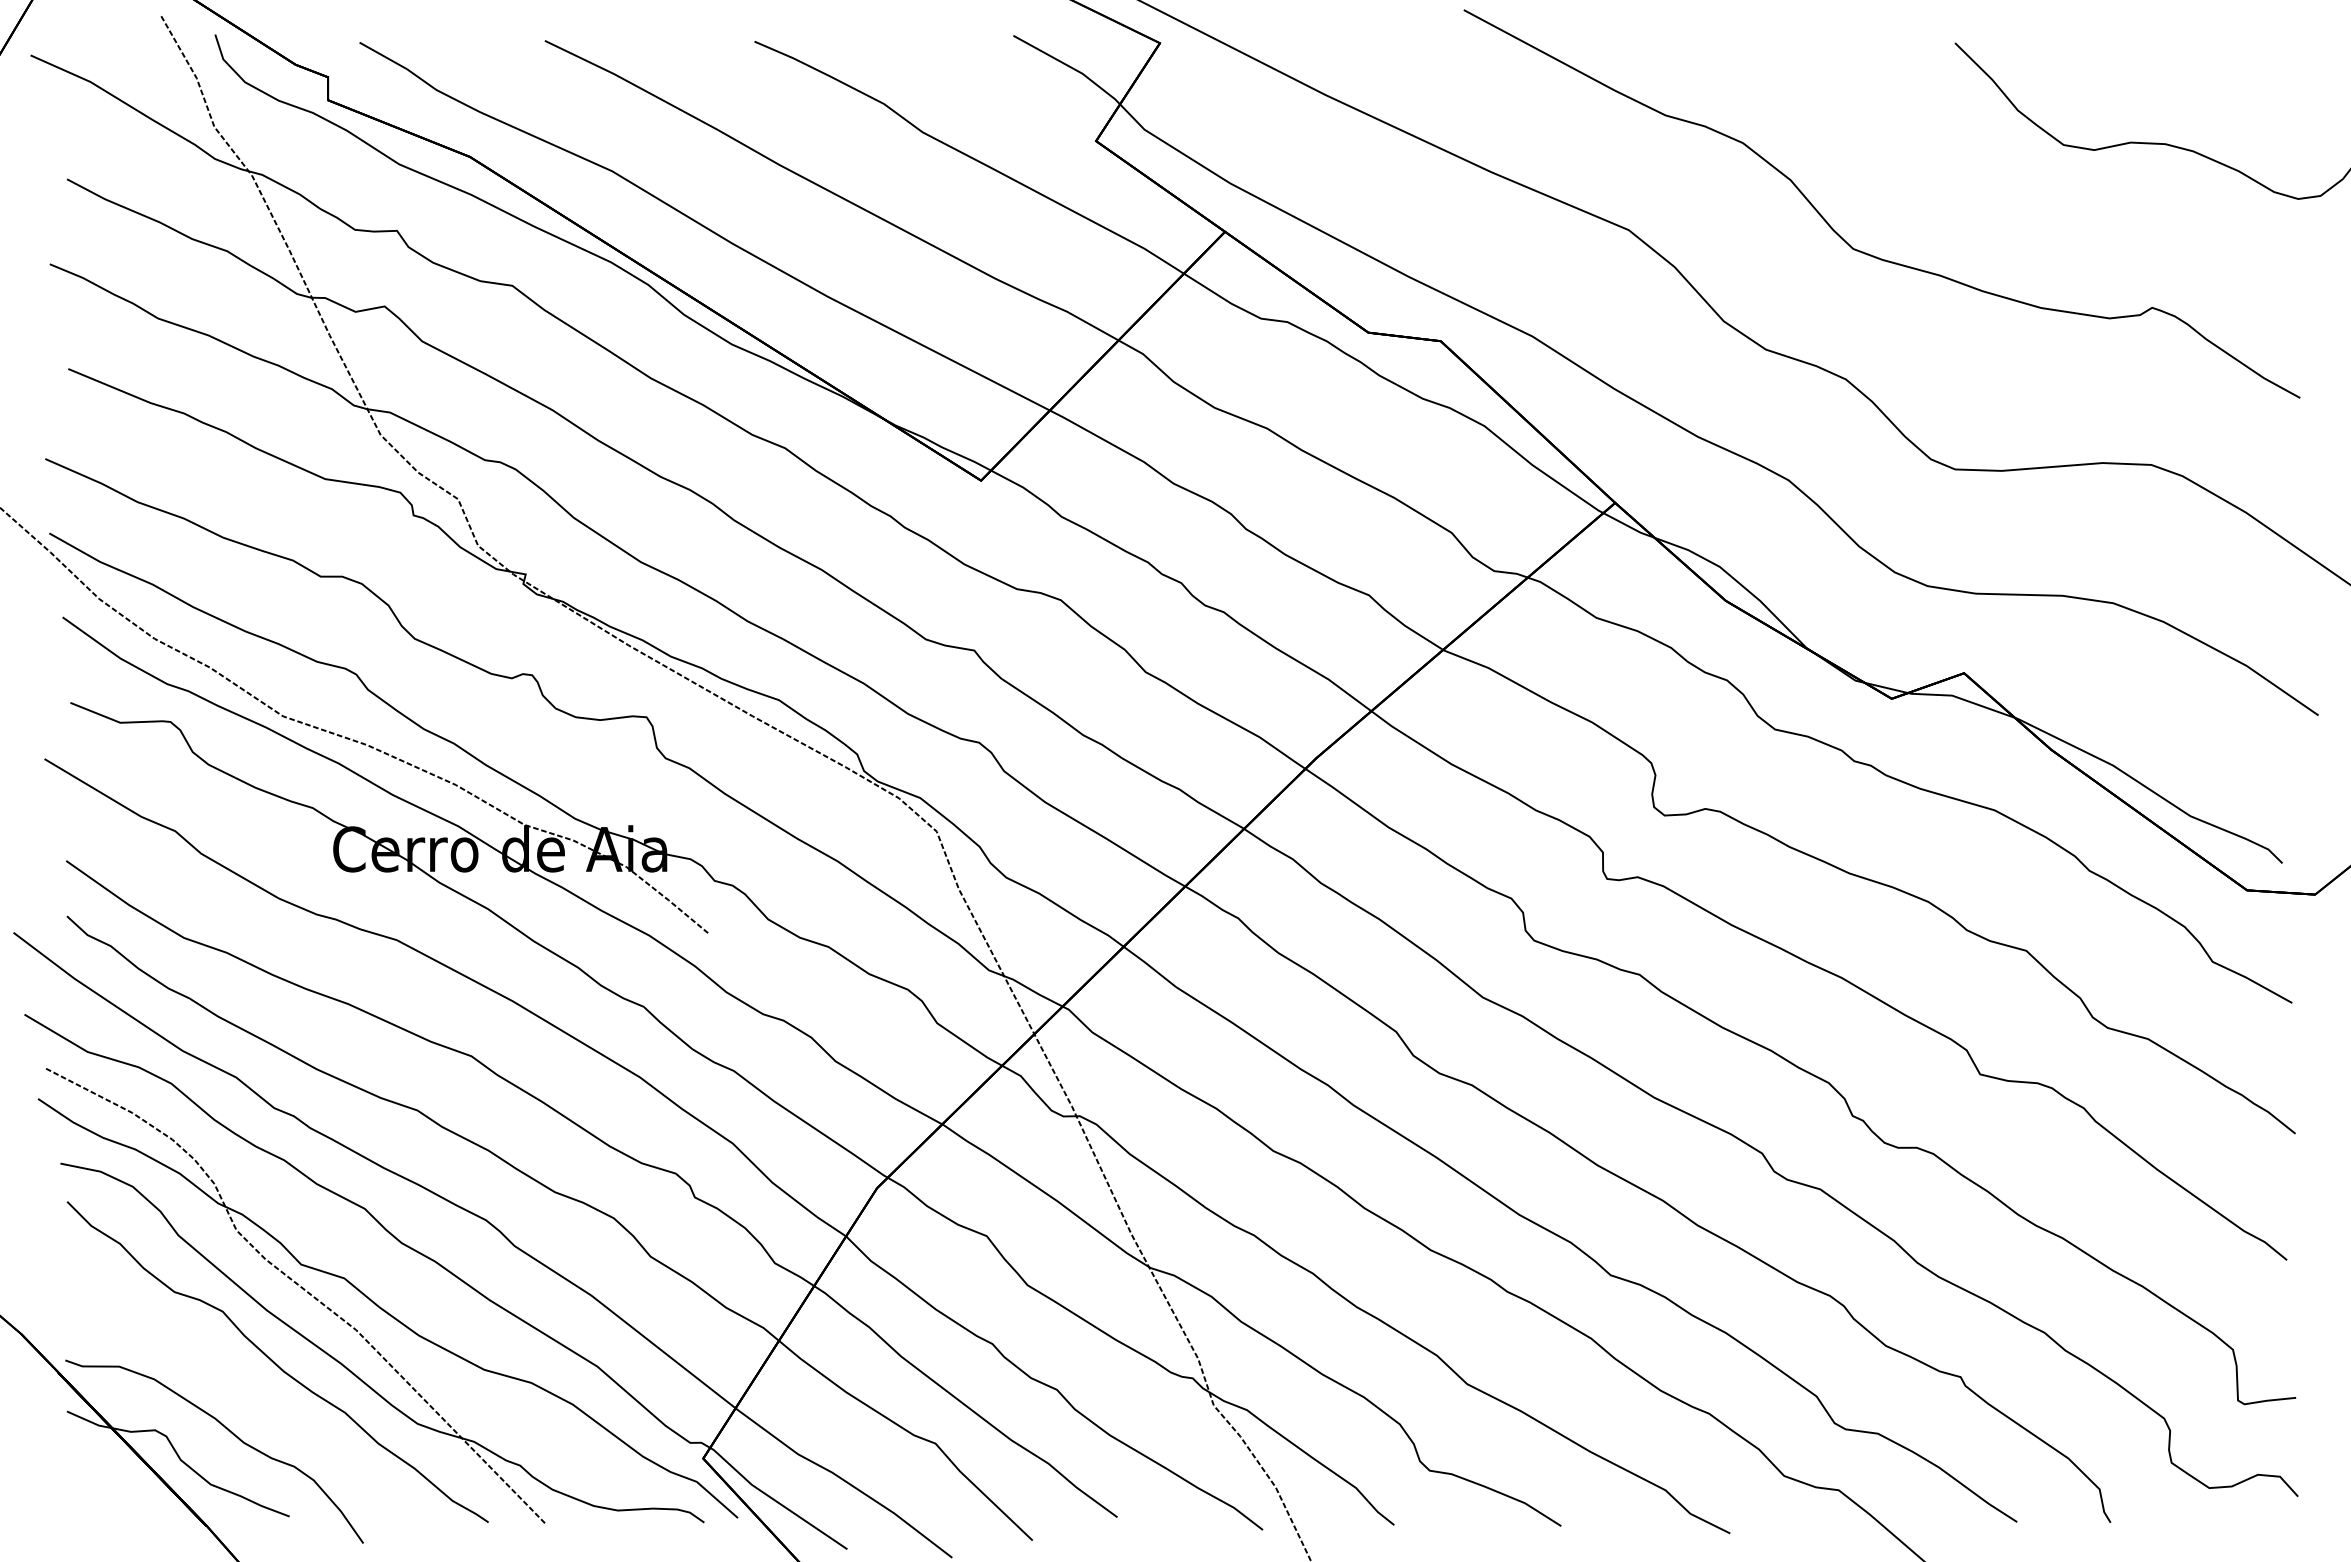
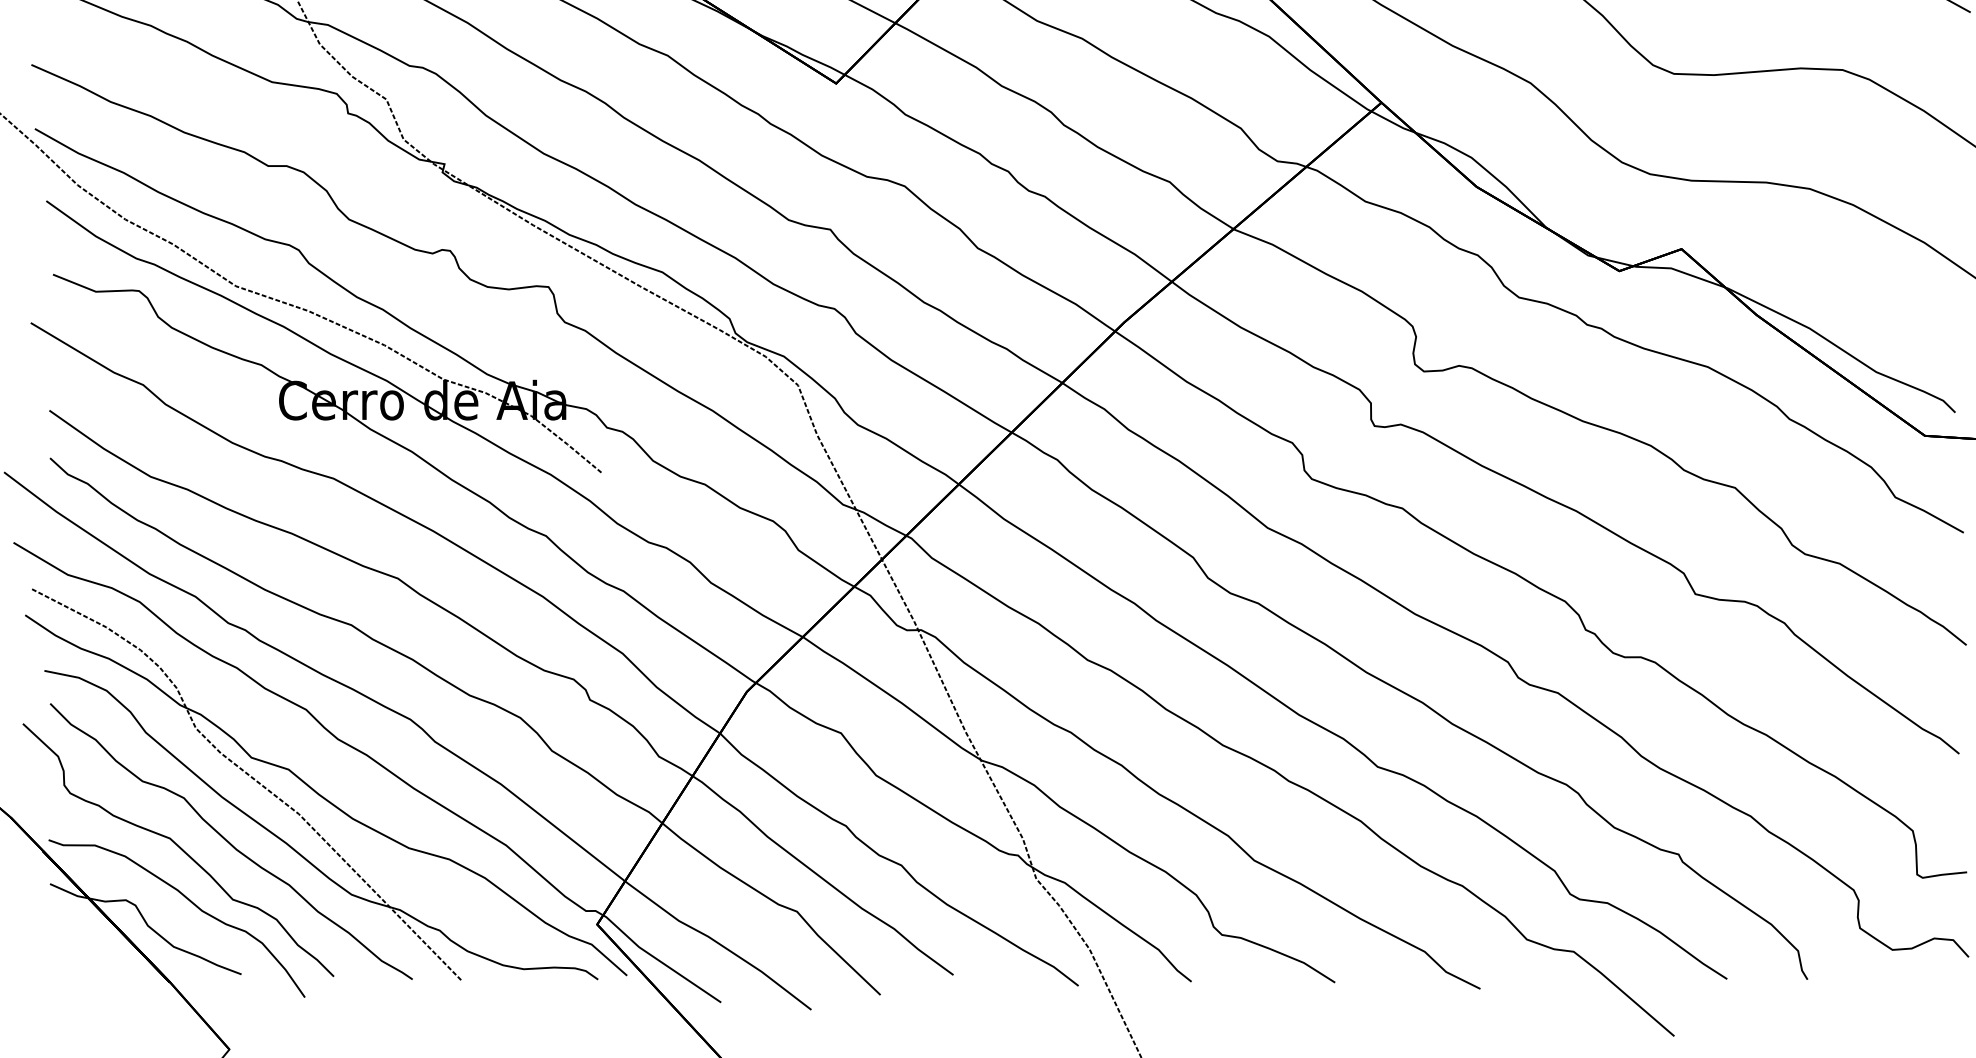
curve: (216, 1369) -> (178, 847), added

